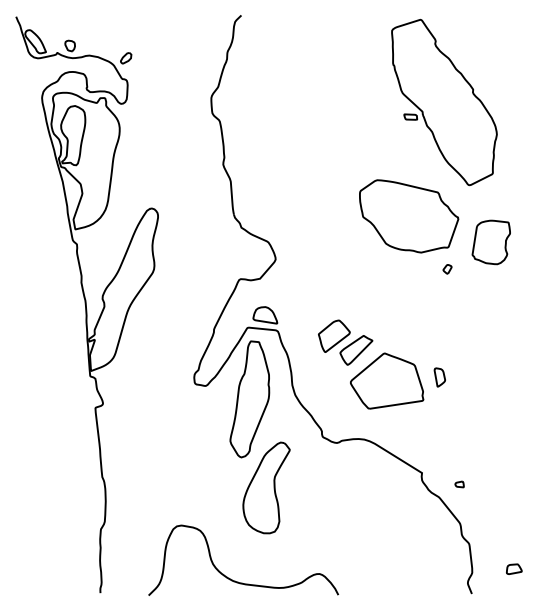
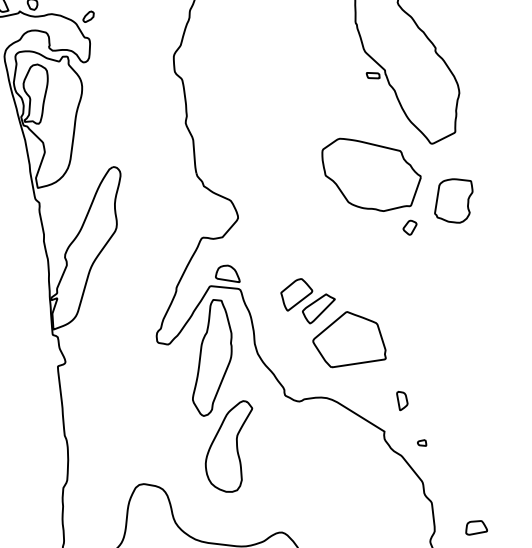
part: (447, 269) -> (409, 228), size x1.6
part: (439, 377) -> (401, 401), moved
part: (514, 568) -> (476, 527), size x1.4

